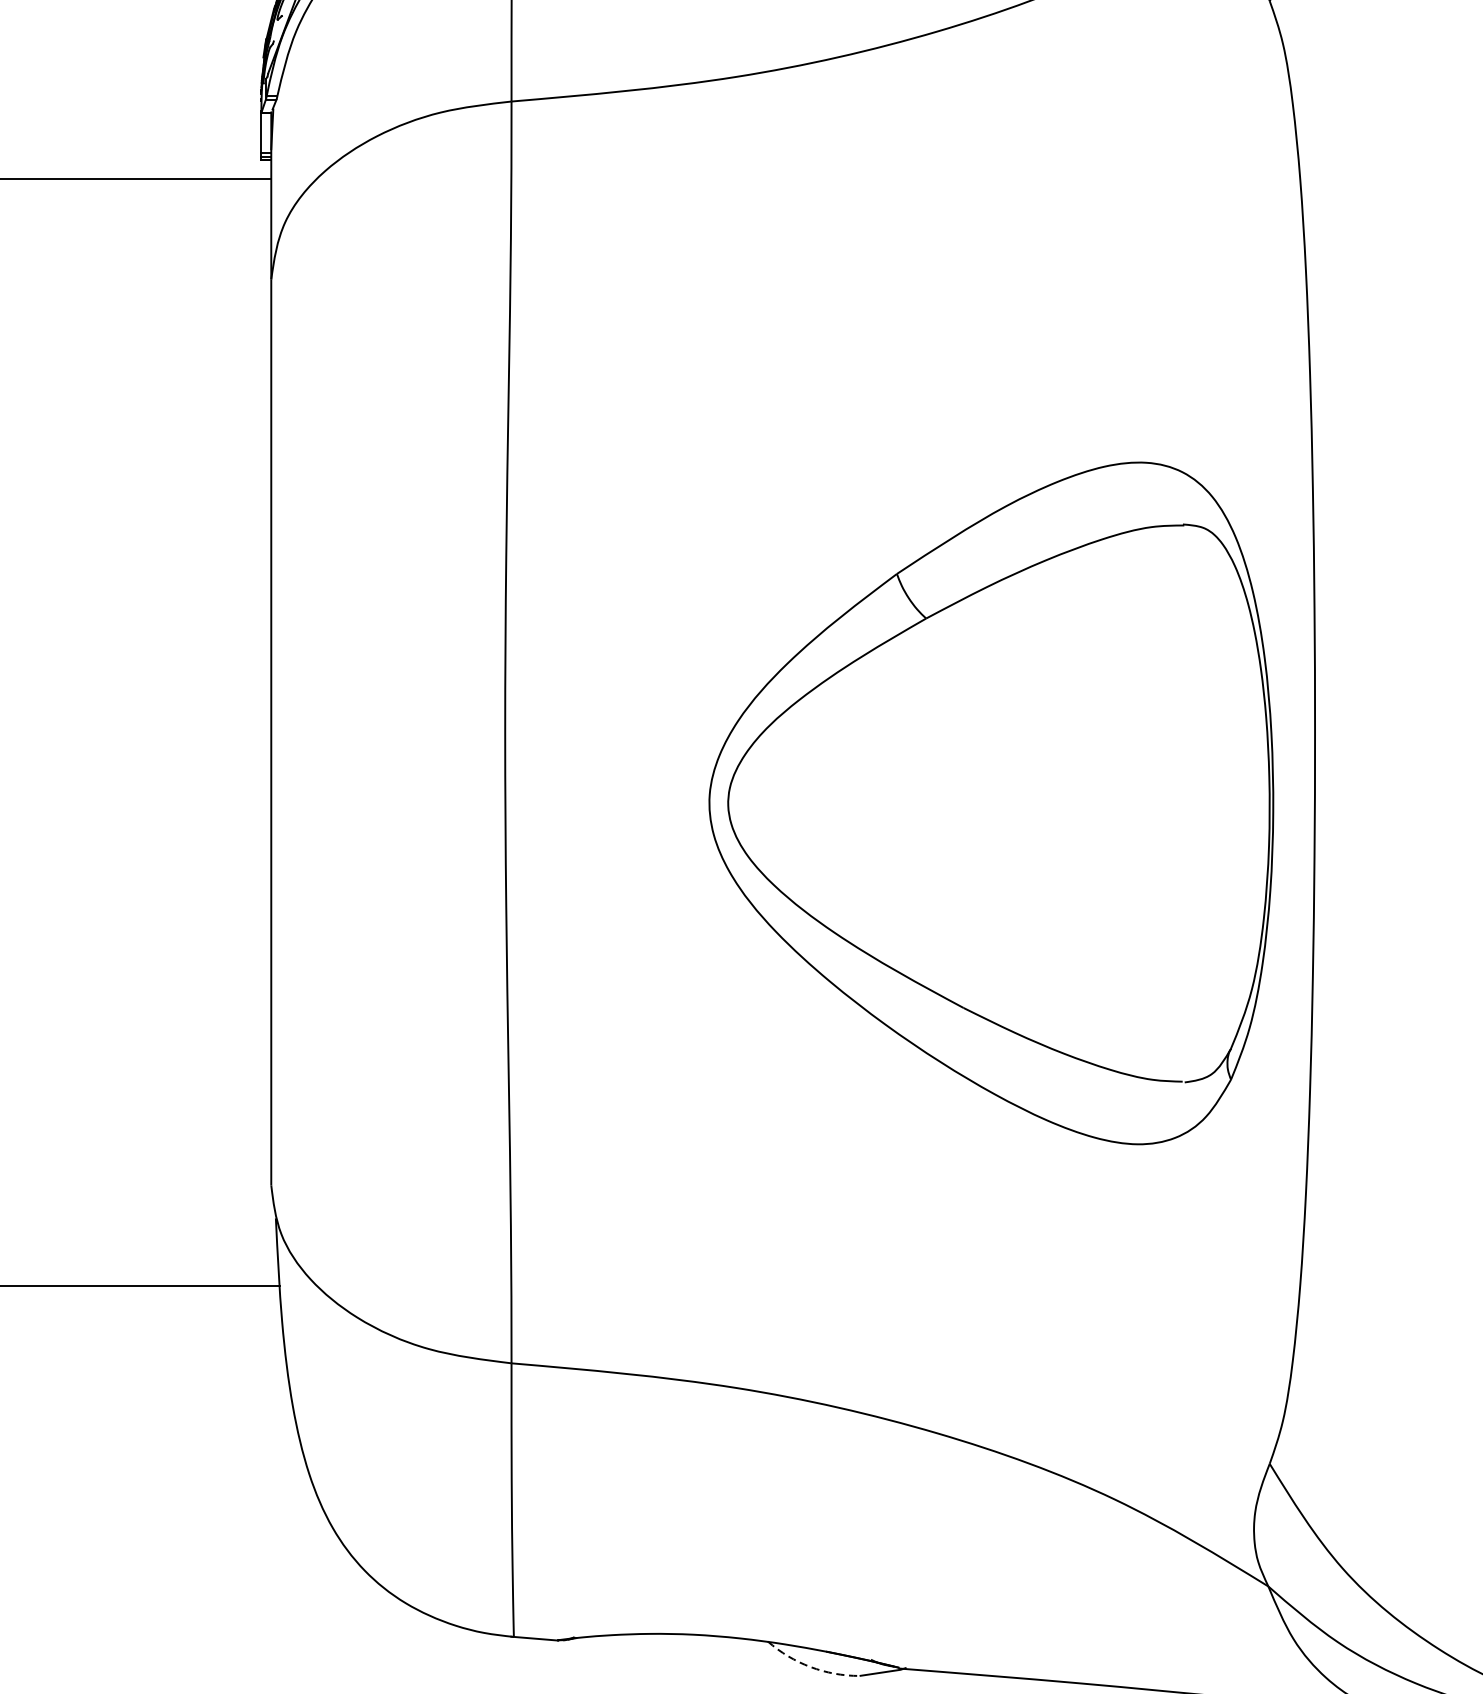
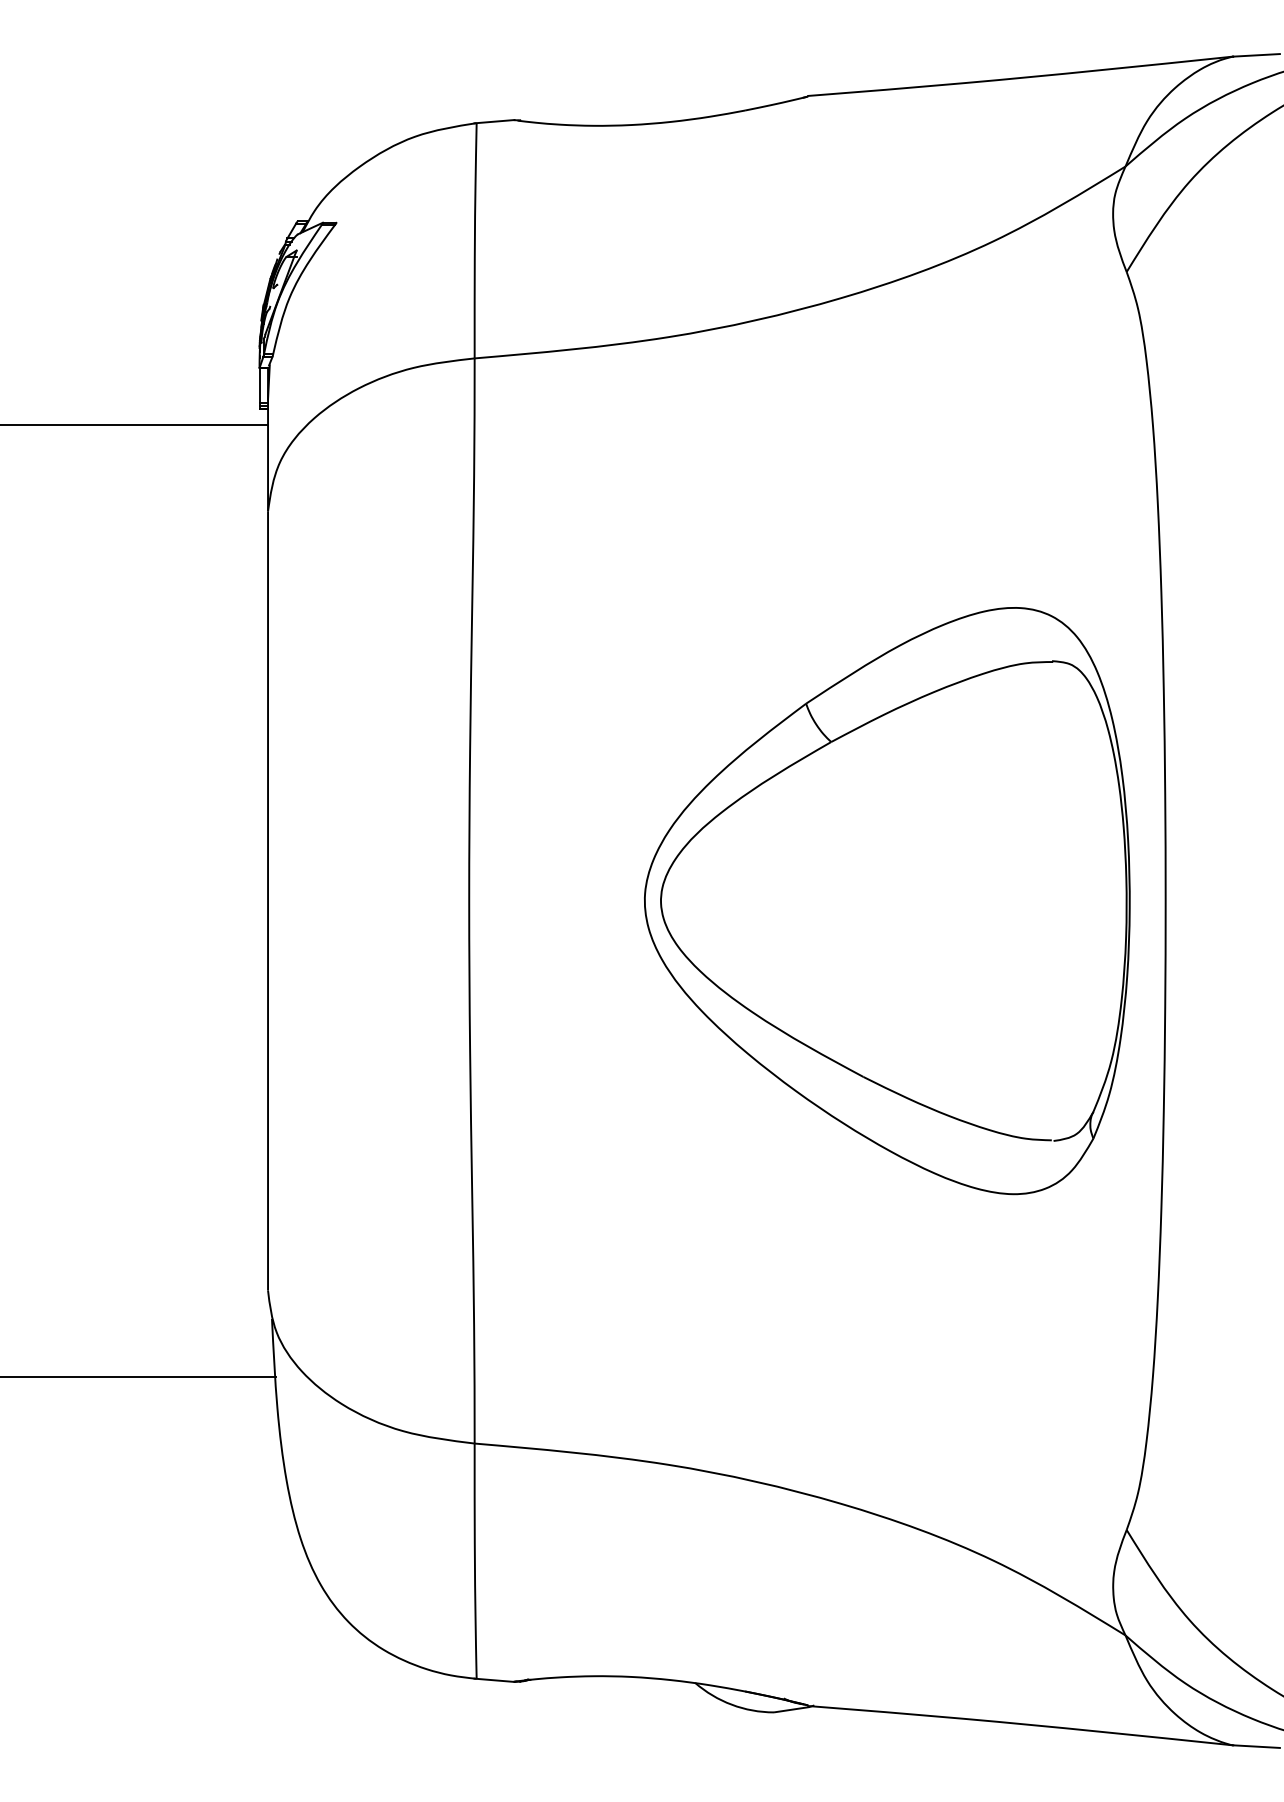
part: (991, 803) -> (887, 901), moved
arc: (810, 1666) -> (731, 1704), dashed -> solid

